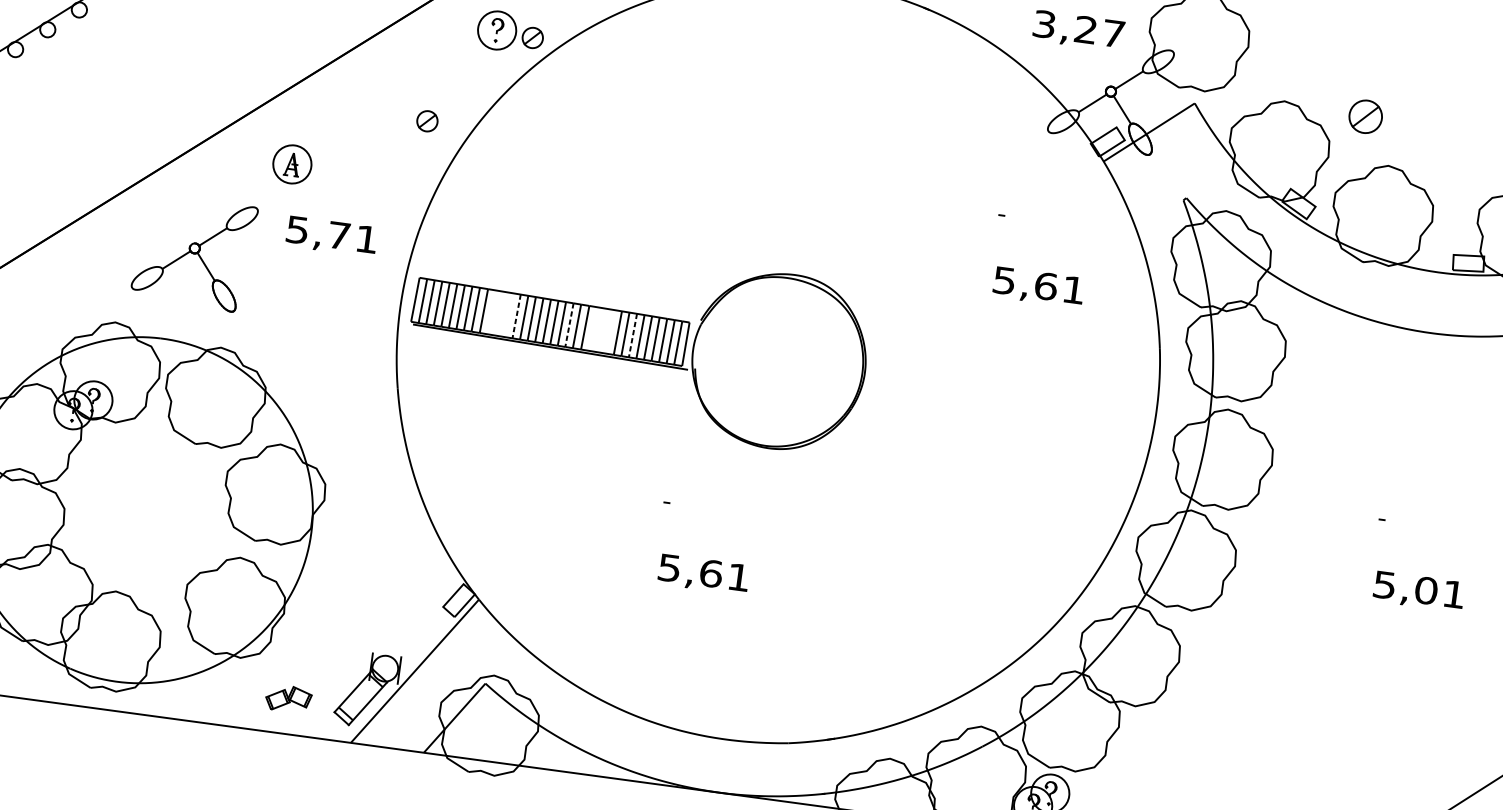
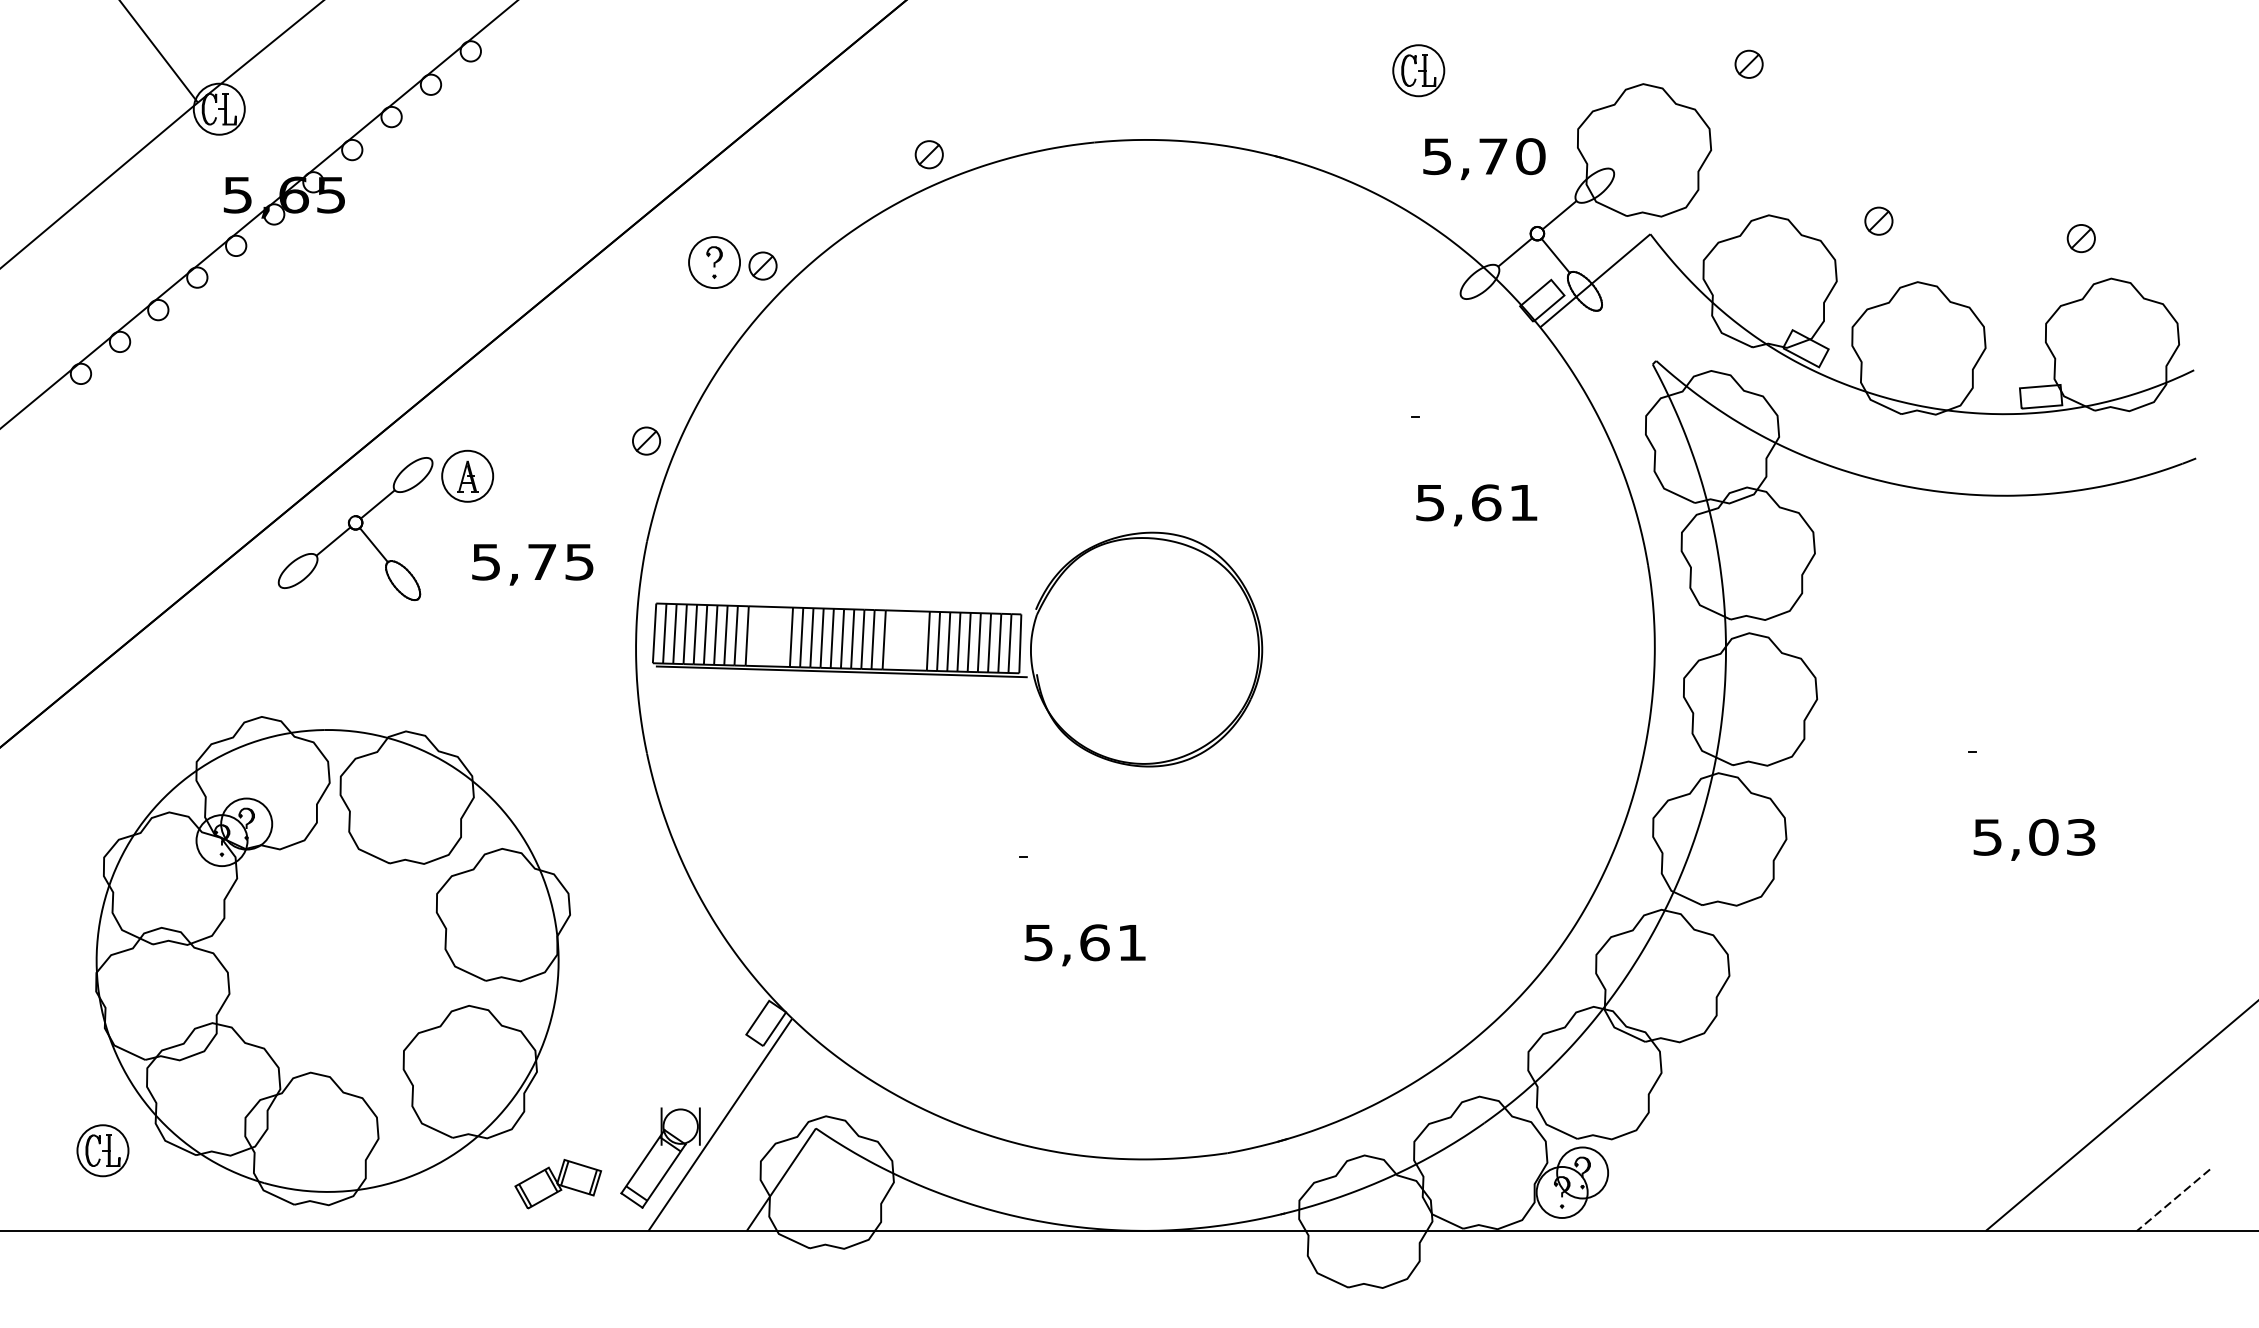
text: (1079, 29) -> (1484, 156), 3,27 -> 5,70
part: (1365, 116) -> (1878, 220), size x0.62
part: (427, 120) -> (646, 440), moved
text: (366, 239) -> (579, 562), 5,71 -> 5,75
part: (194, 252) -> (355, 528), moved
line: (516, 316) -> (791, 637), dashed -> solid
line: (569, 325) -> (862, 639), dashed -> solid
line: (632, 335) -> (948, 641), dashed -> solid
text: (1454, 594) -> (2081, 837), 5,01 -> 5,03
part: (288, 699) -> (558, 1184), size x1.43

